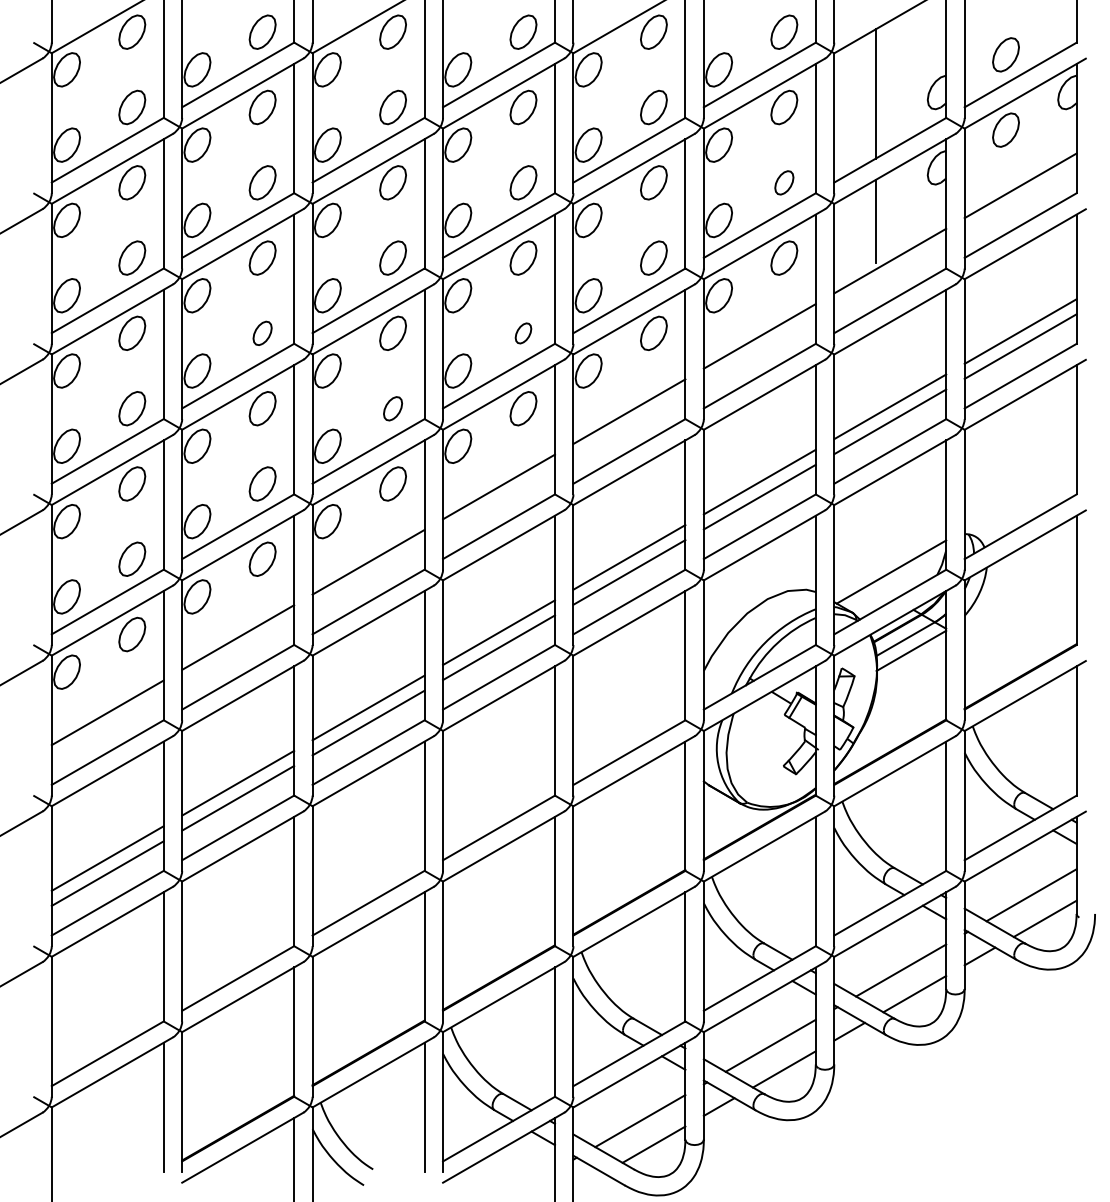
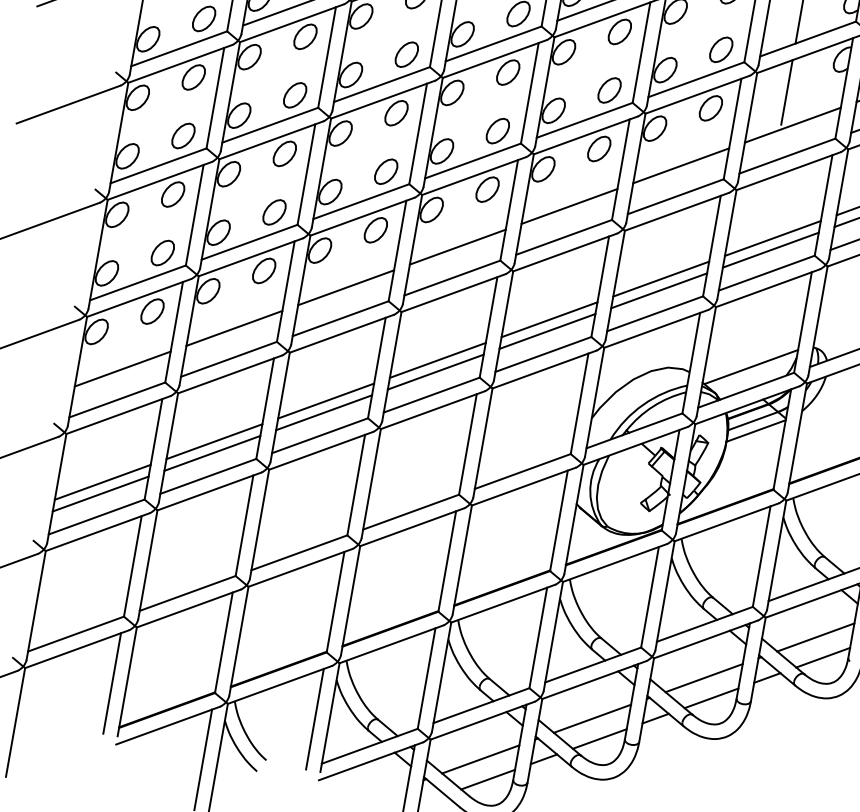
part: (784, 182) -> (721, 49), size x1.43
part: (262, 333) -> (295, 95), size x1.43
part: (523, 333) -> (497, 131), size x1.67
part: (392, 408) -> (385, 171), size x1.43

